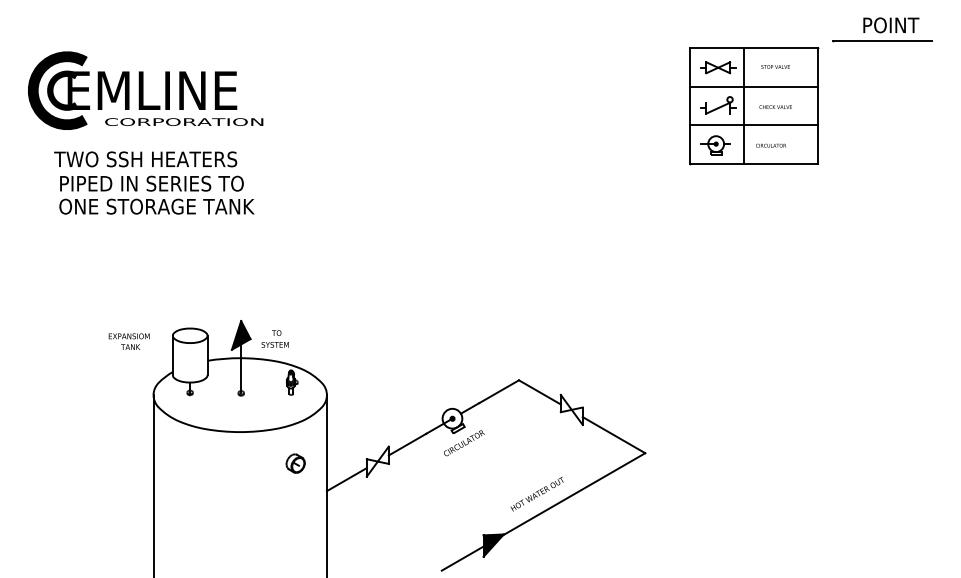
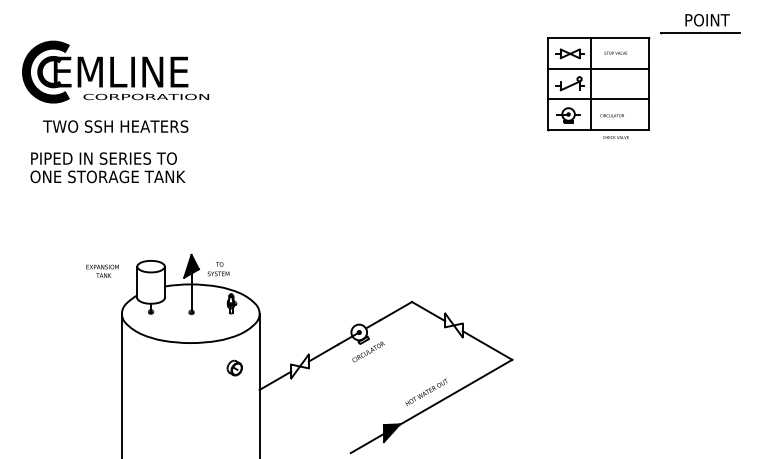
text: (775, 106) -> (615, 137), moved
text: (156, 194) -> (107, 167), moved

